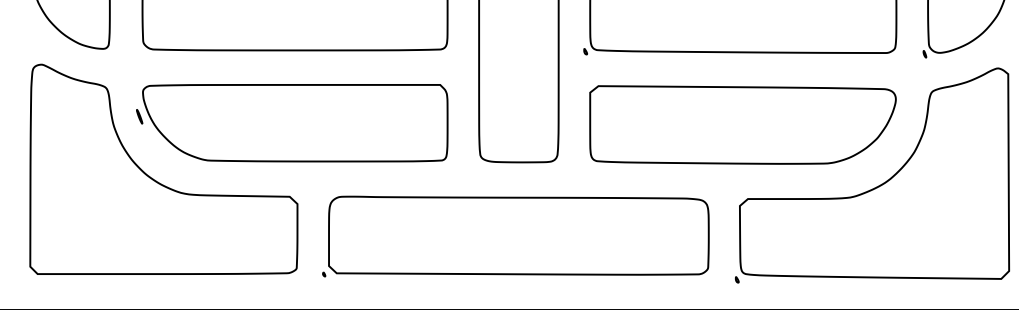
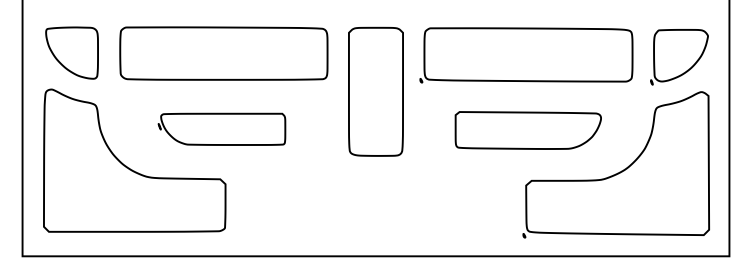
part: (291, 123) -> (221, 129), size x0.6
part: (743, 124) -> (528, 130), size x0.7
part: (515, 236) -> (373, 206), removed

